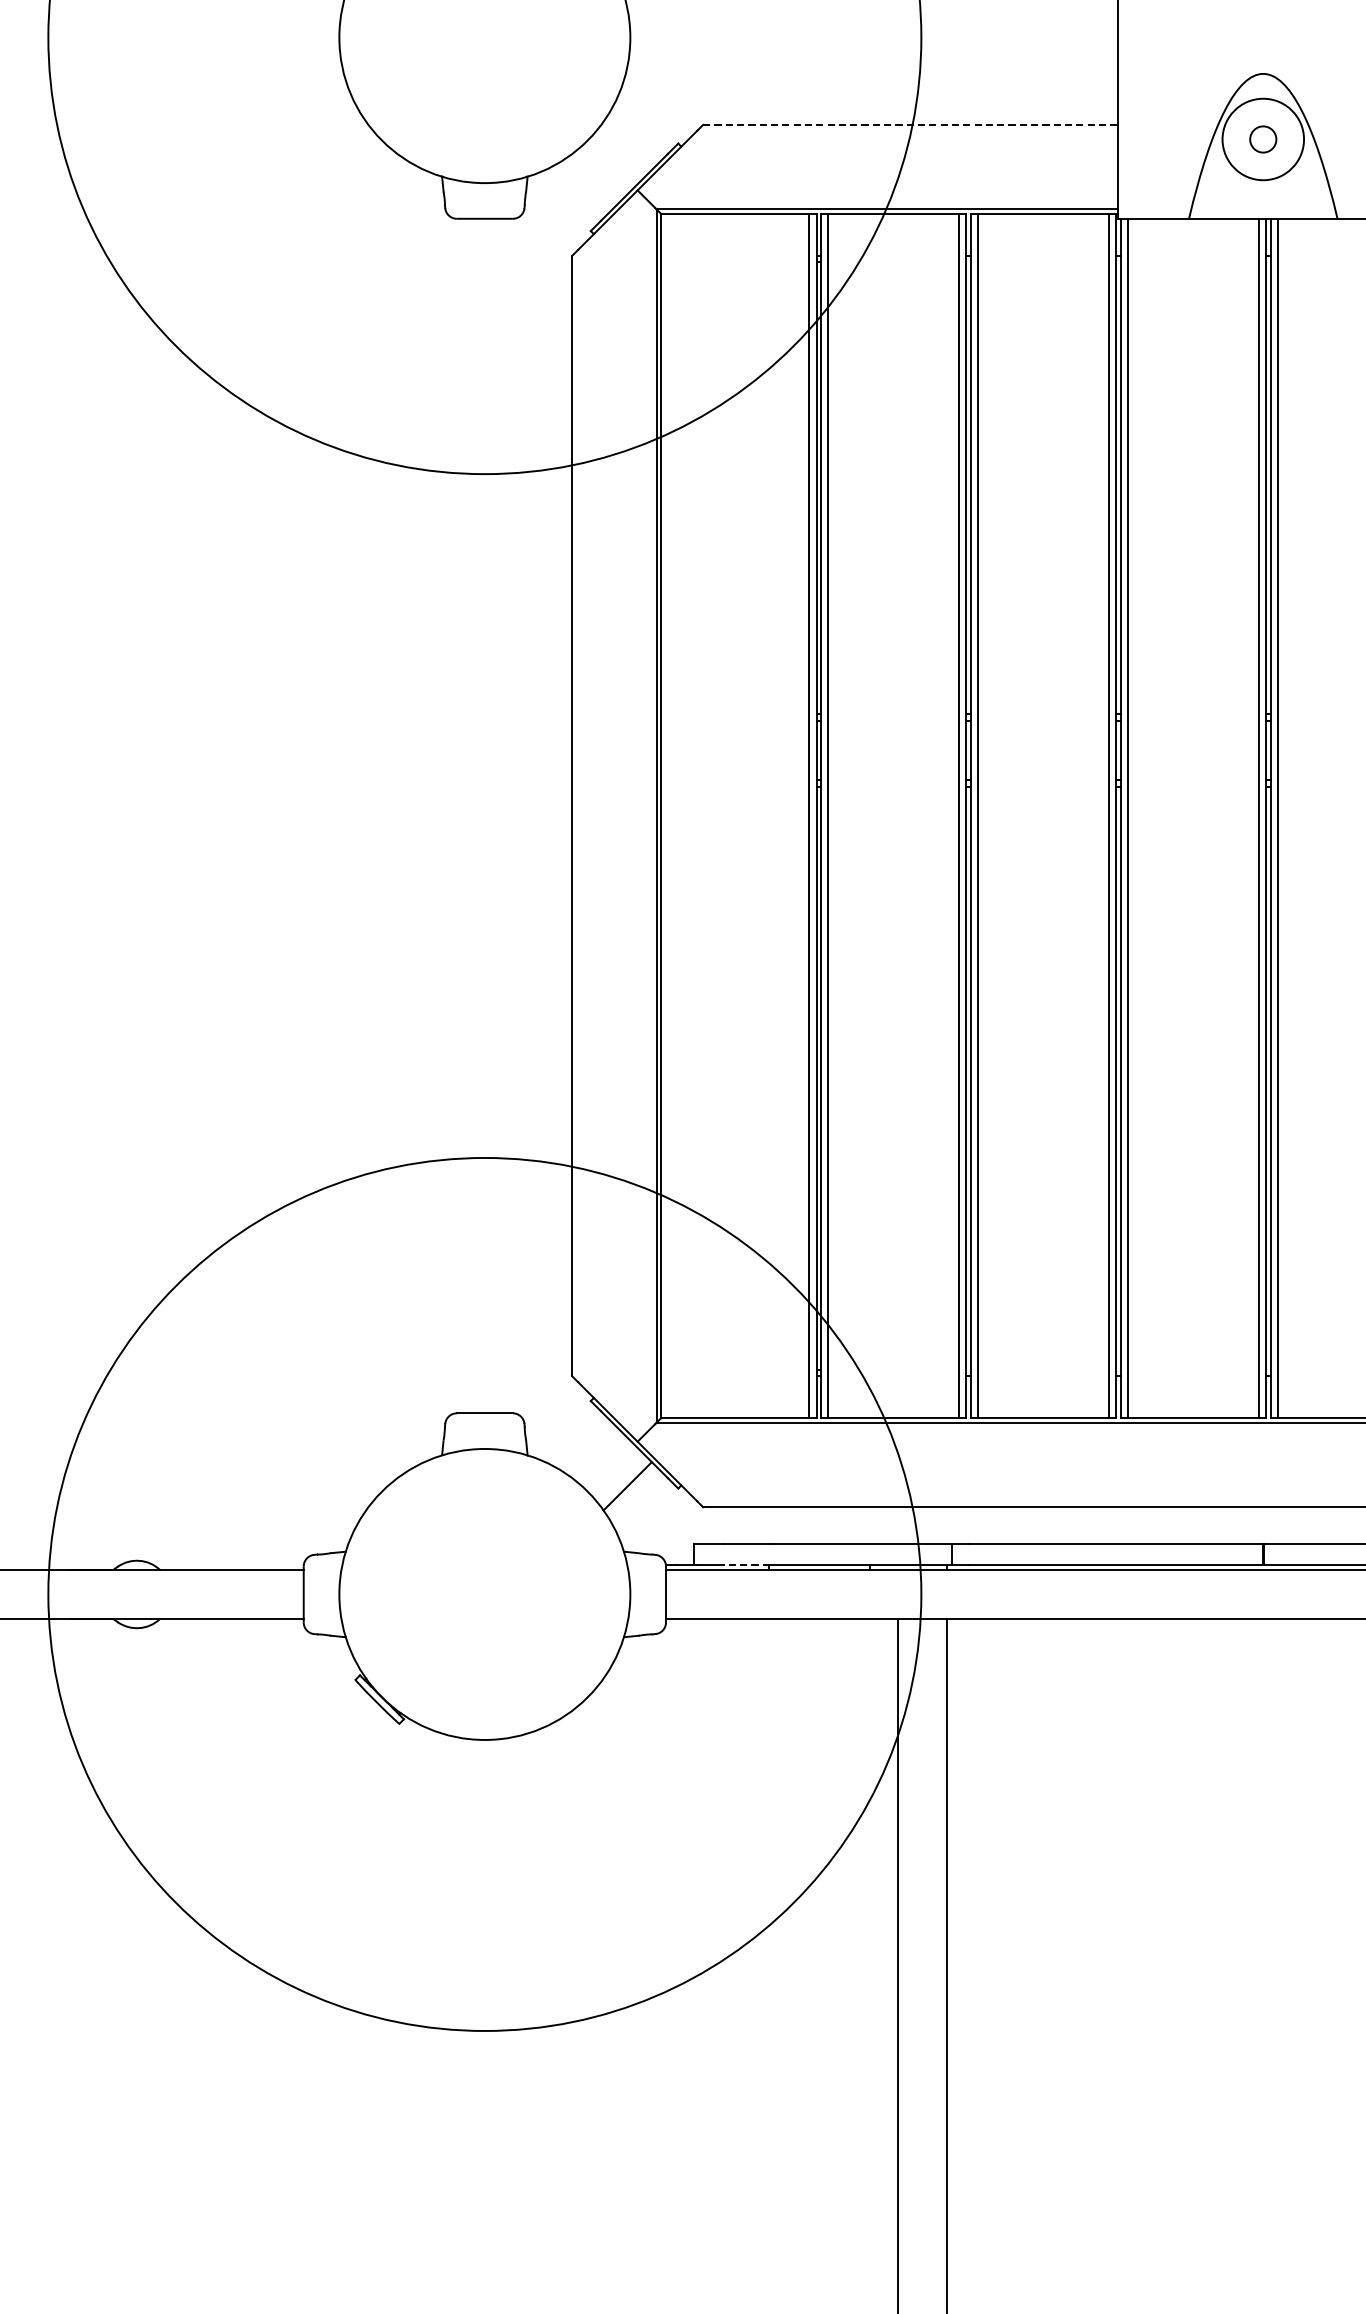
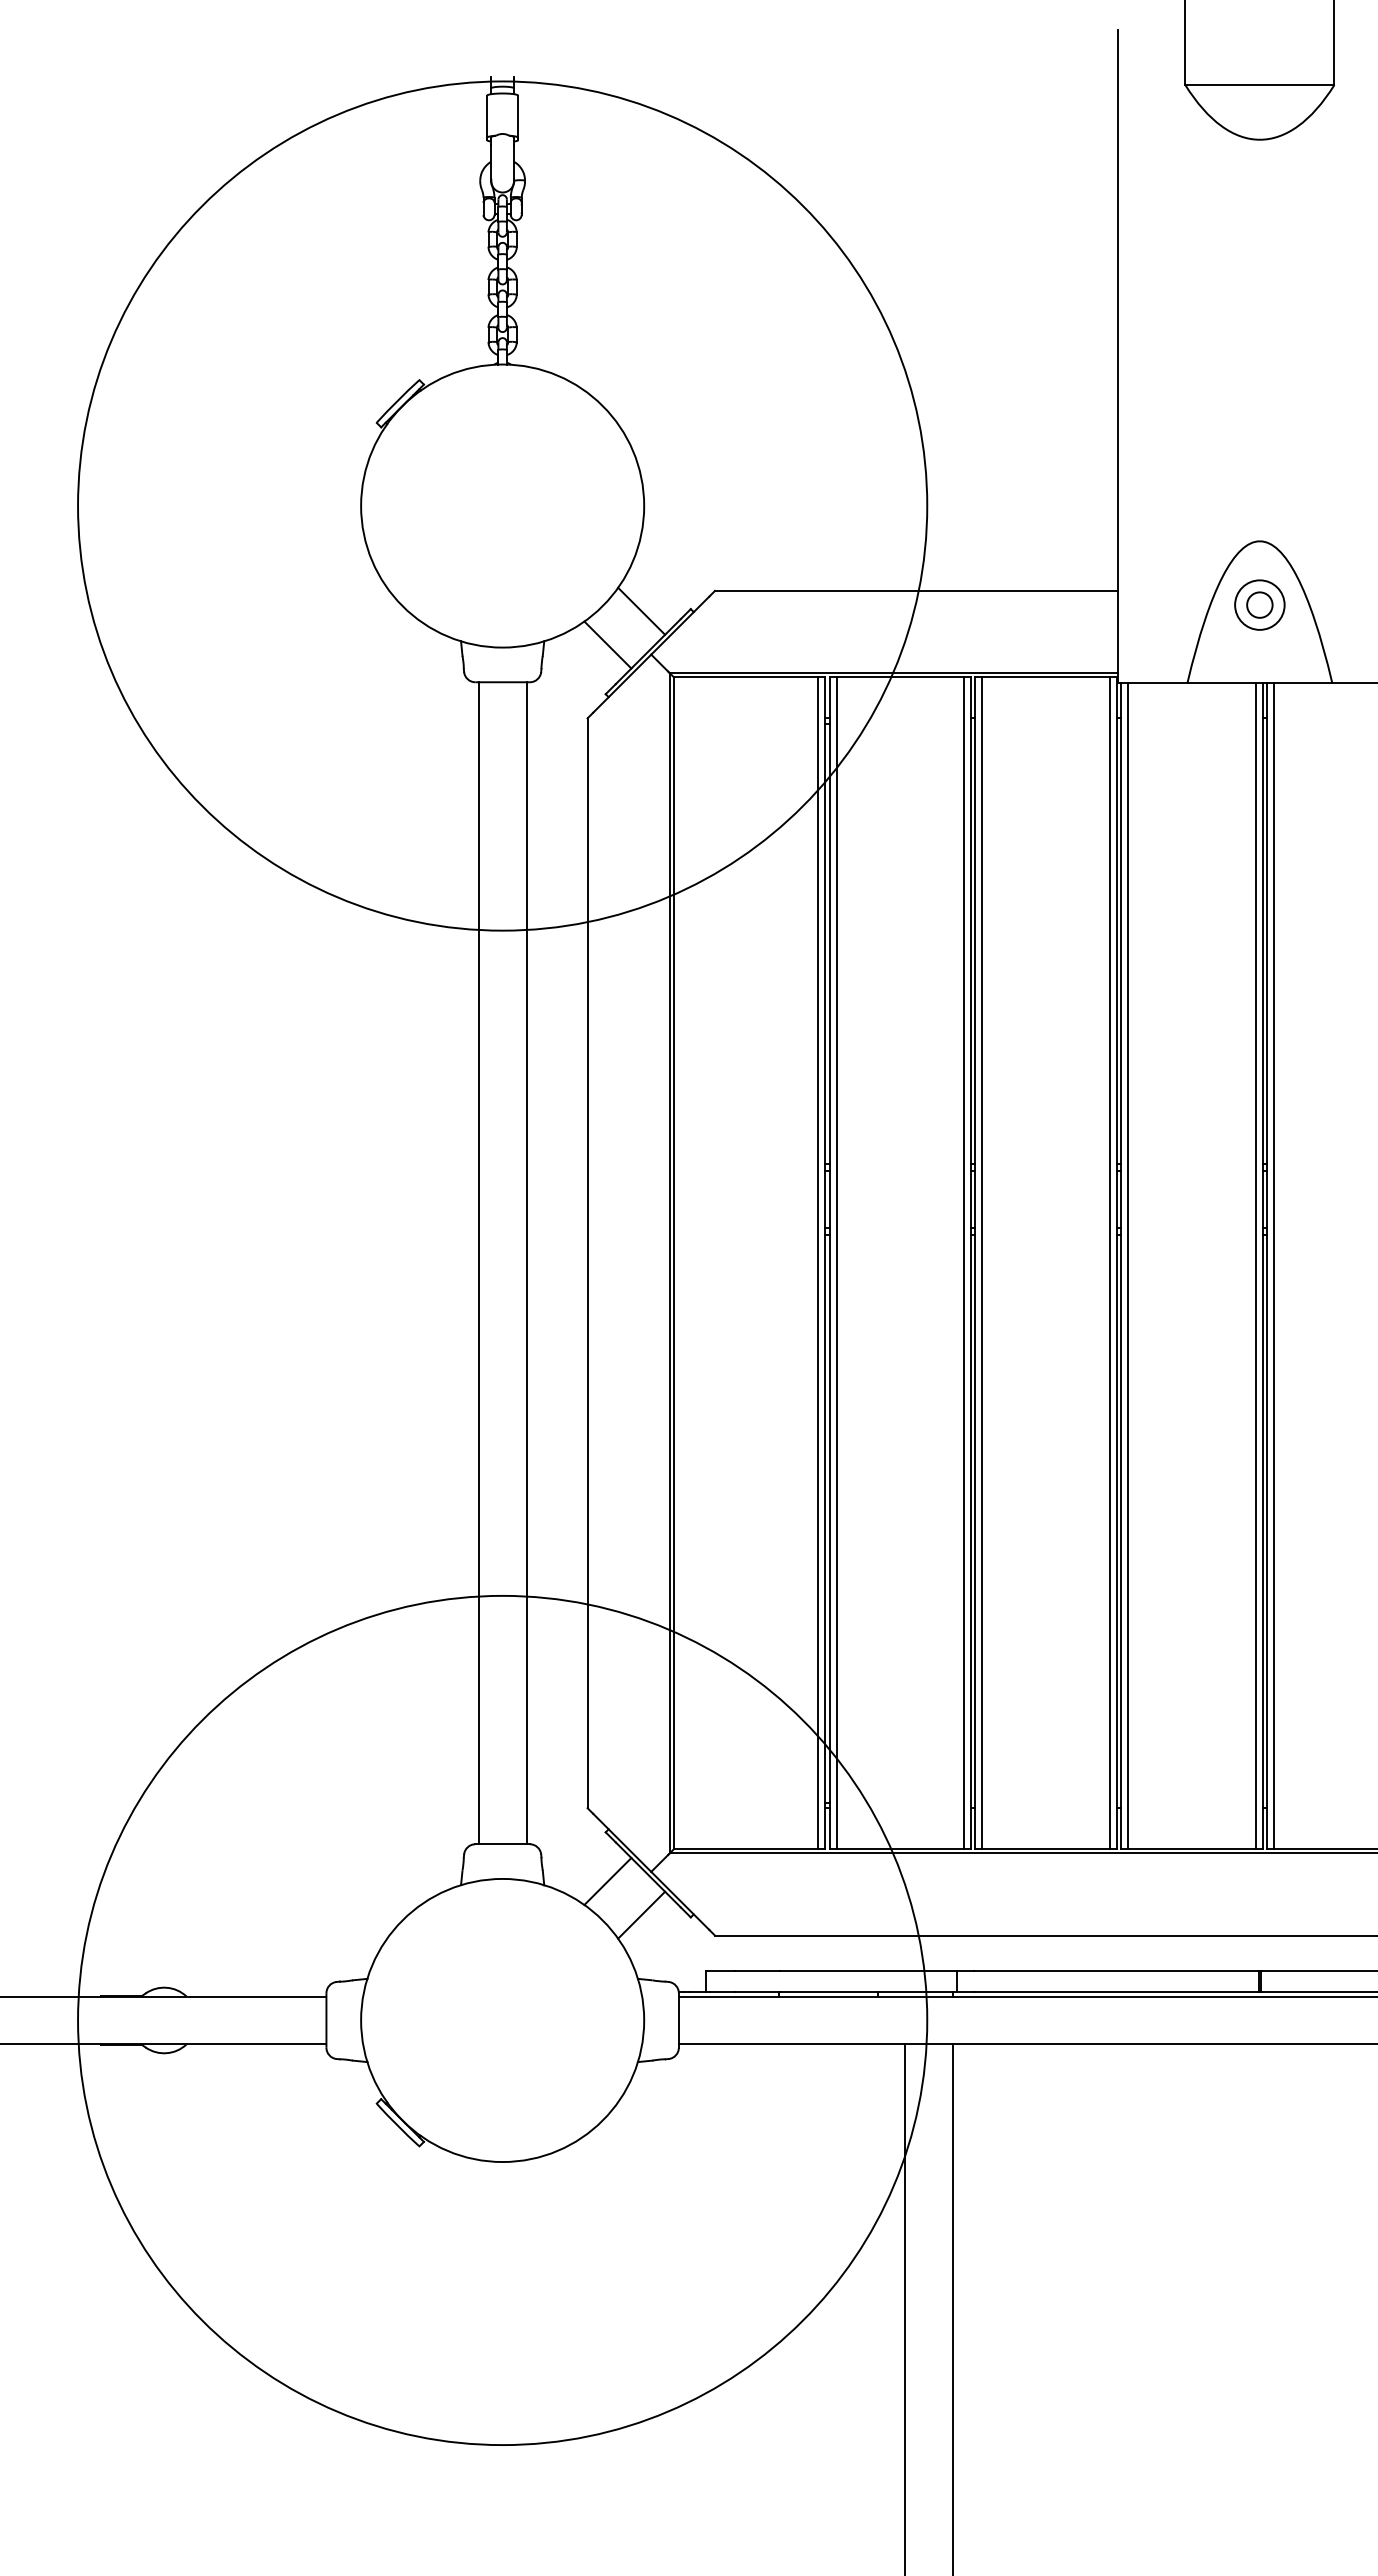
line: (910, 124) -> (916, 590), dashed -> solid
circle: (1262, 138) -> (1259, 604), size x0.62
line: (627, 145) -> (641, 610), added
line: (592, 179) -> (607, 644), added
line: (460, 816) -> (478, 1263), added
line: (509, 816) -> (526, 1263), added
line: (592, 1451) -> (607, 1881), added
line: (746, 1565) -> (757, 1992), dashed -> solid

